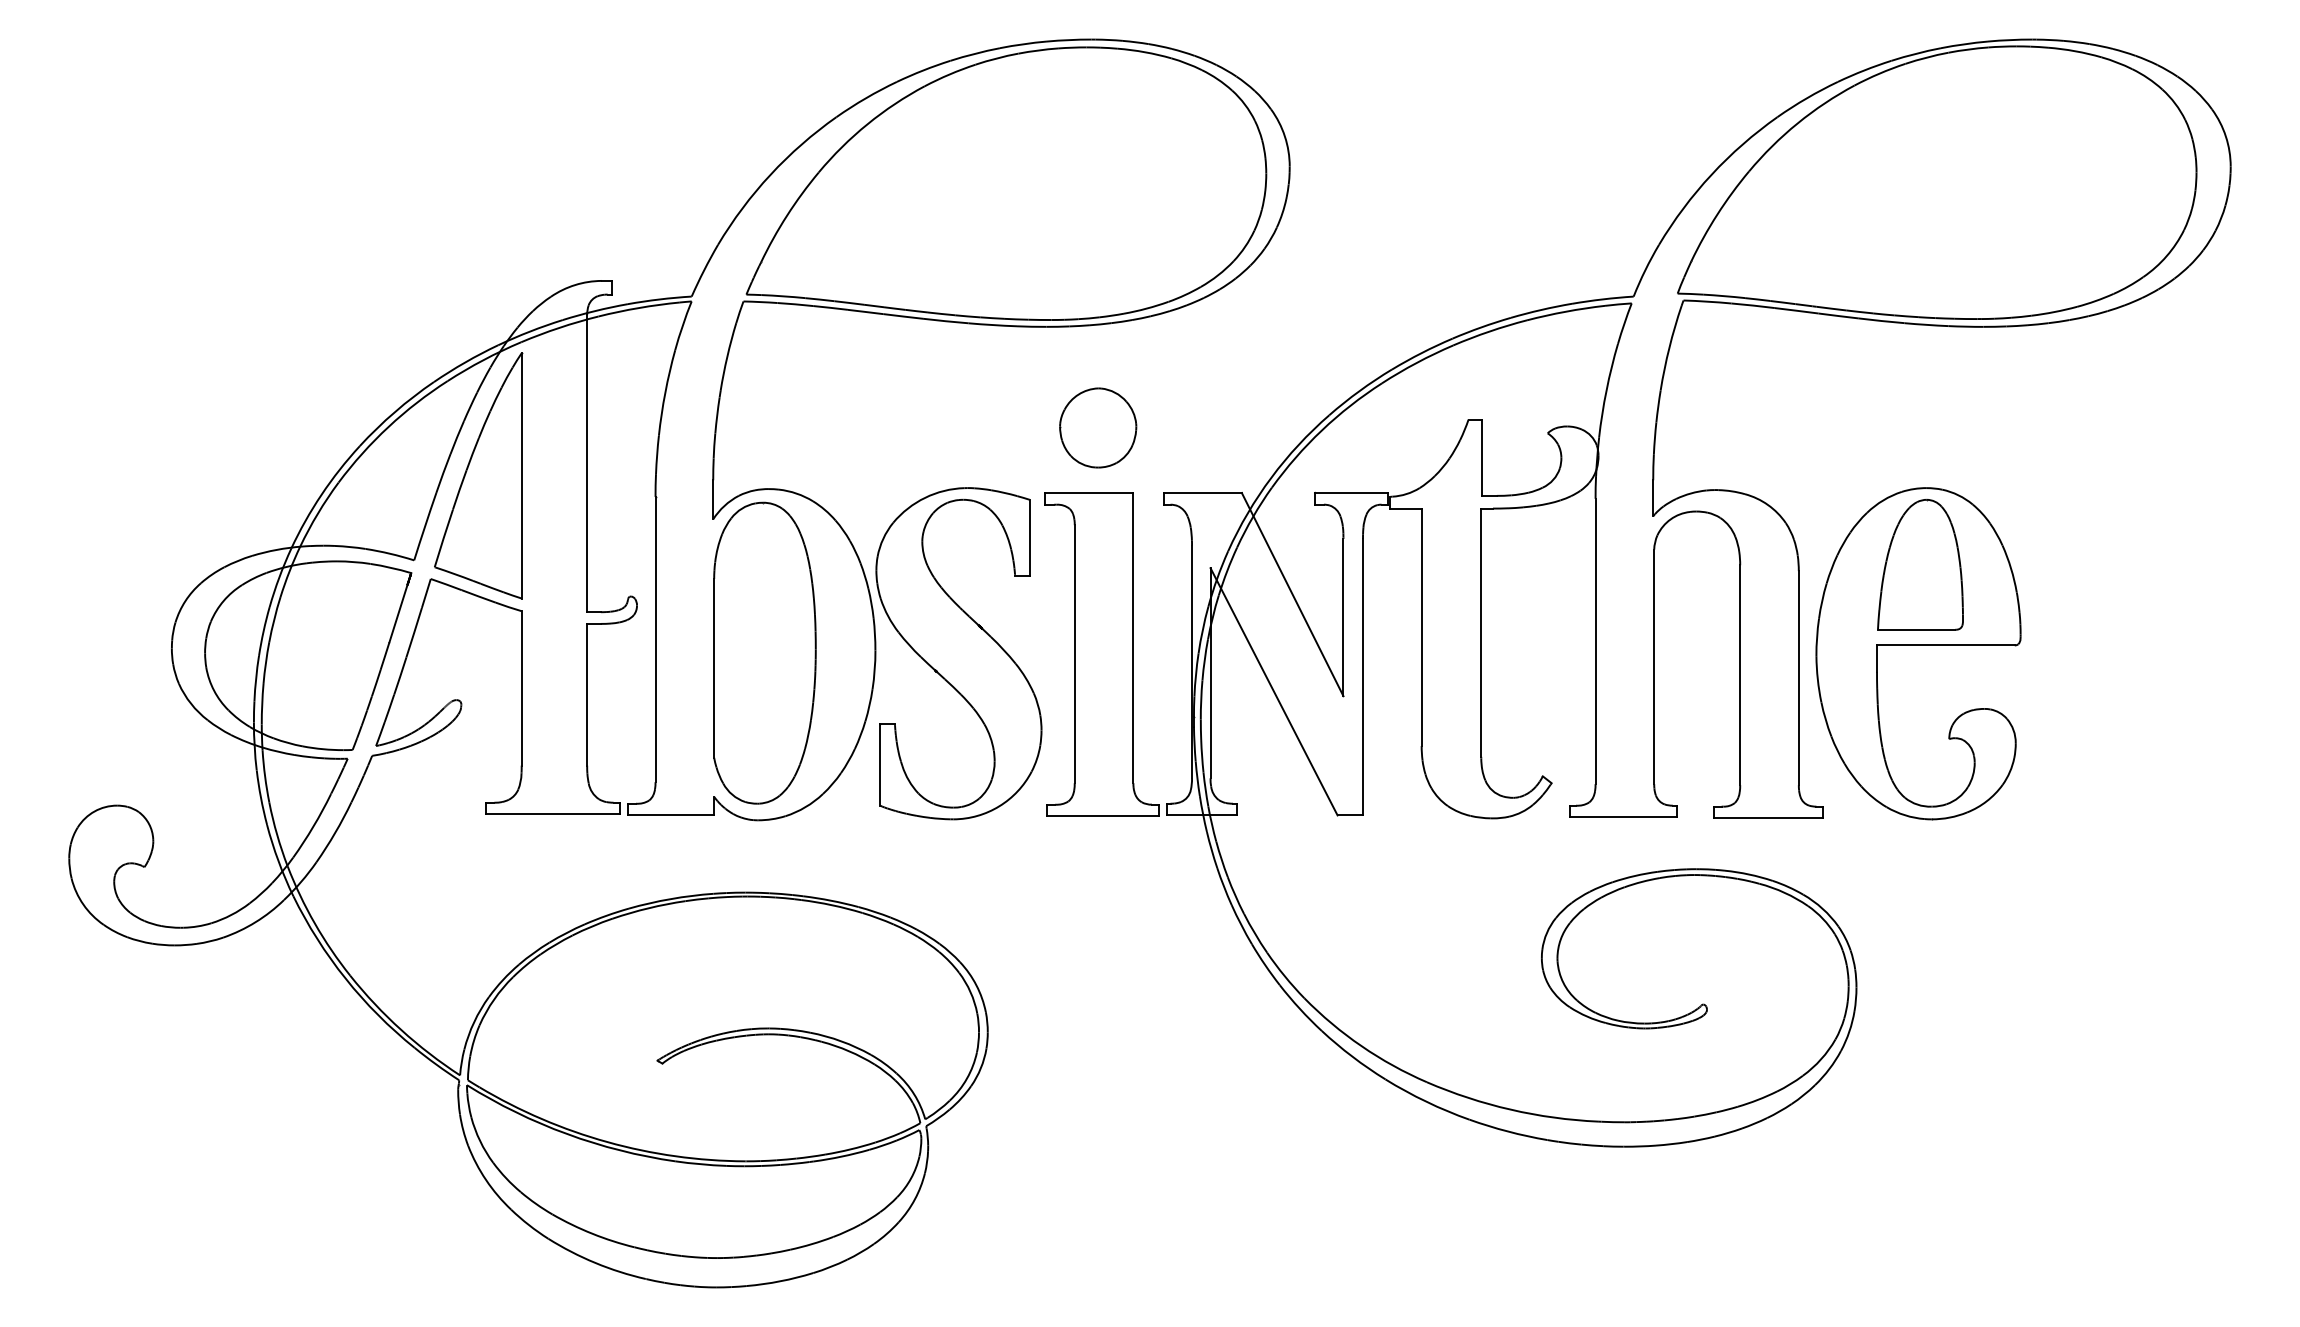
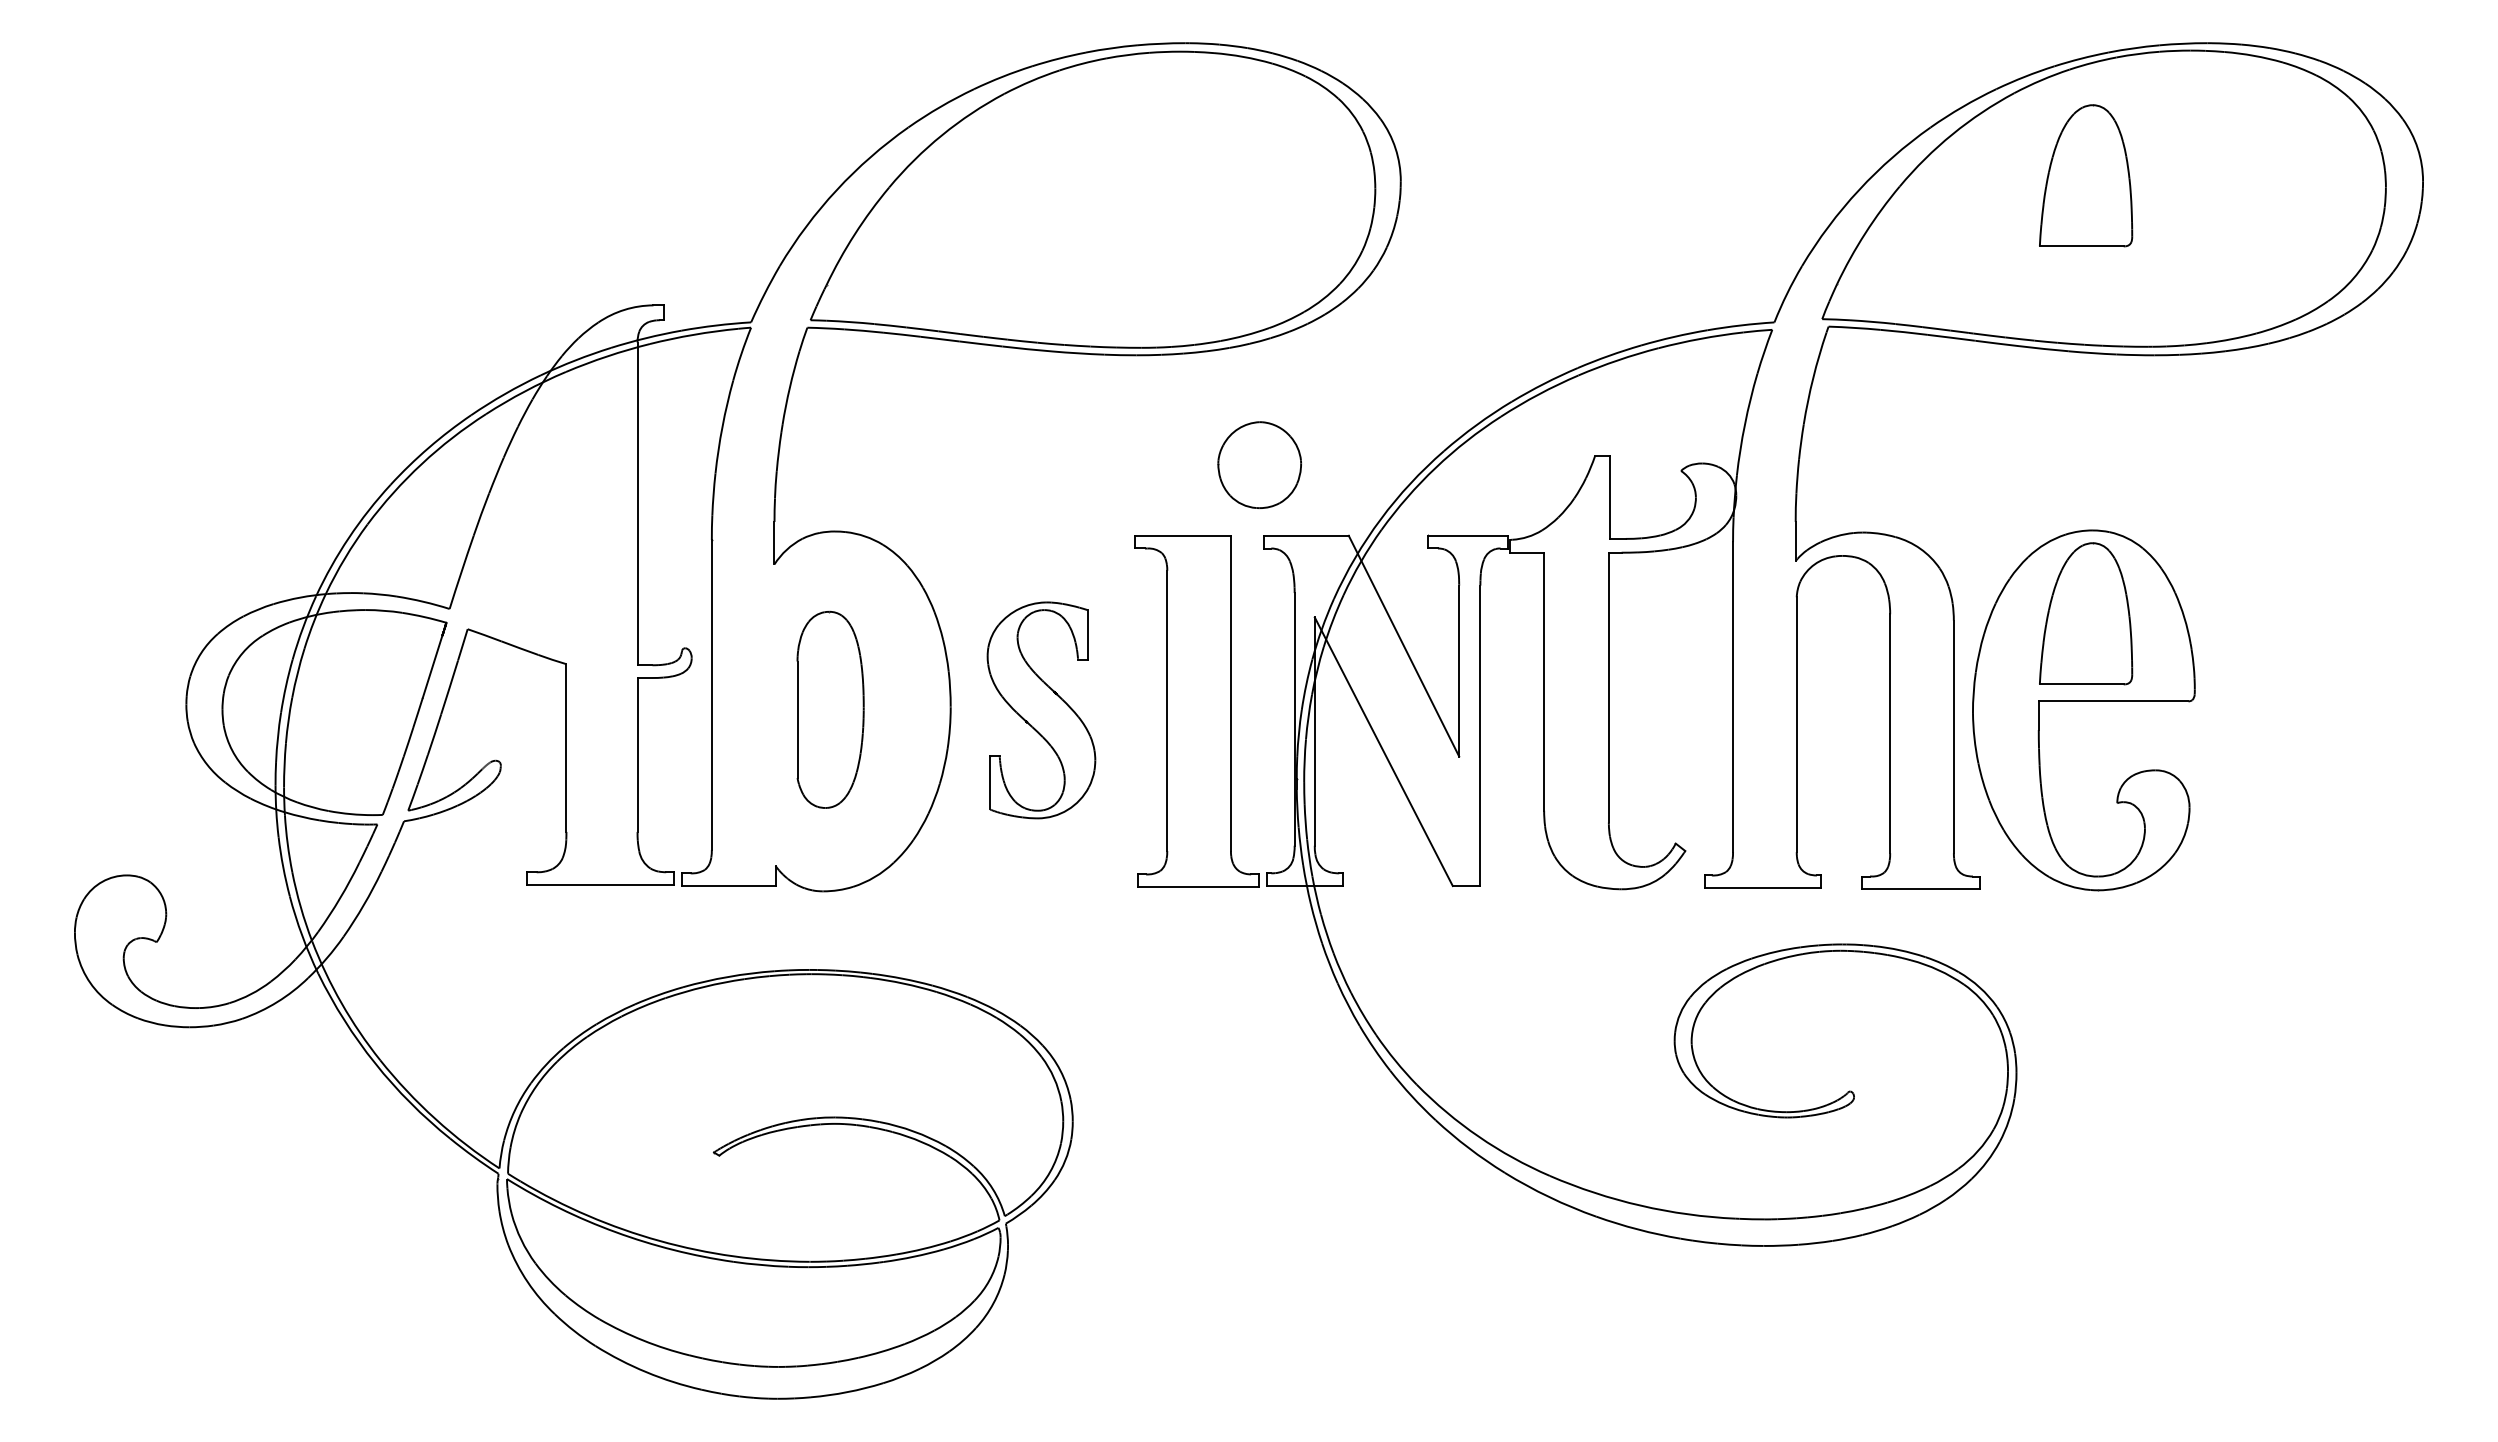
part: (1920, 161) -> (2086, 175), added
part: (1097, 427) -> (1259, 464), moved
part: (478, 475) -> (519, 516), removed
part: (764, 652) -> (830, 709), size x0.6
part: (958, 653) -> (1041, 710), size x0.6

